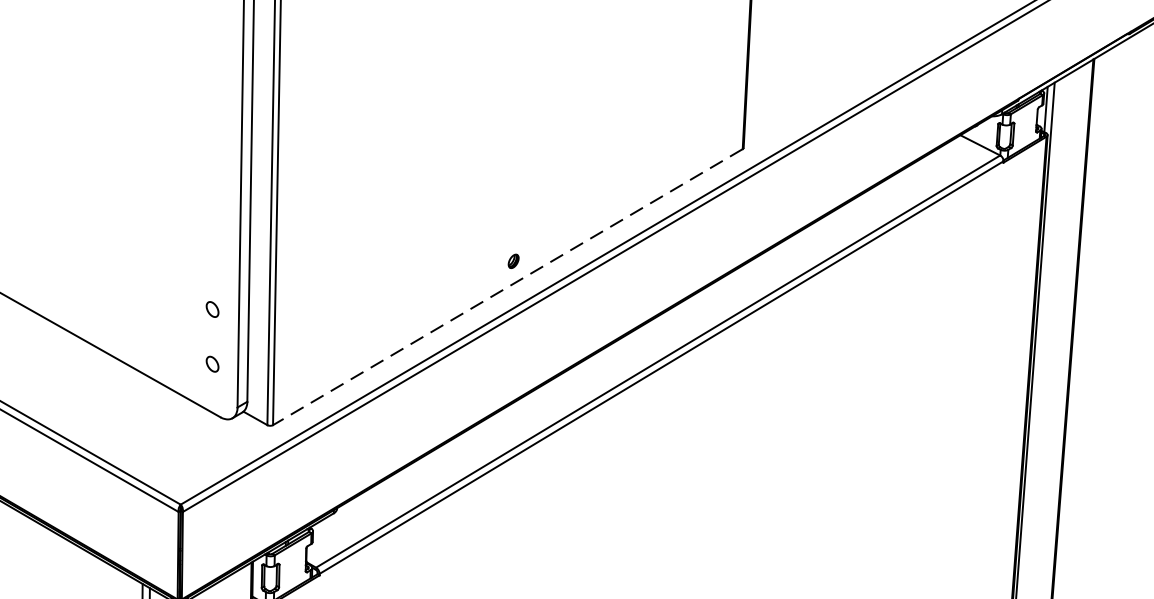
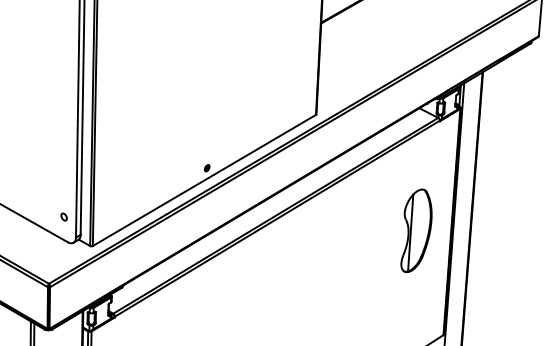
line: (508, 287) -> (204, 180), dashed -> solid
part: (211, 308) -> (63, 190), removed
part: (954, 392) -> (416, 230), added

